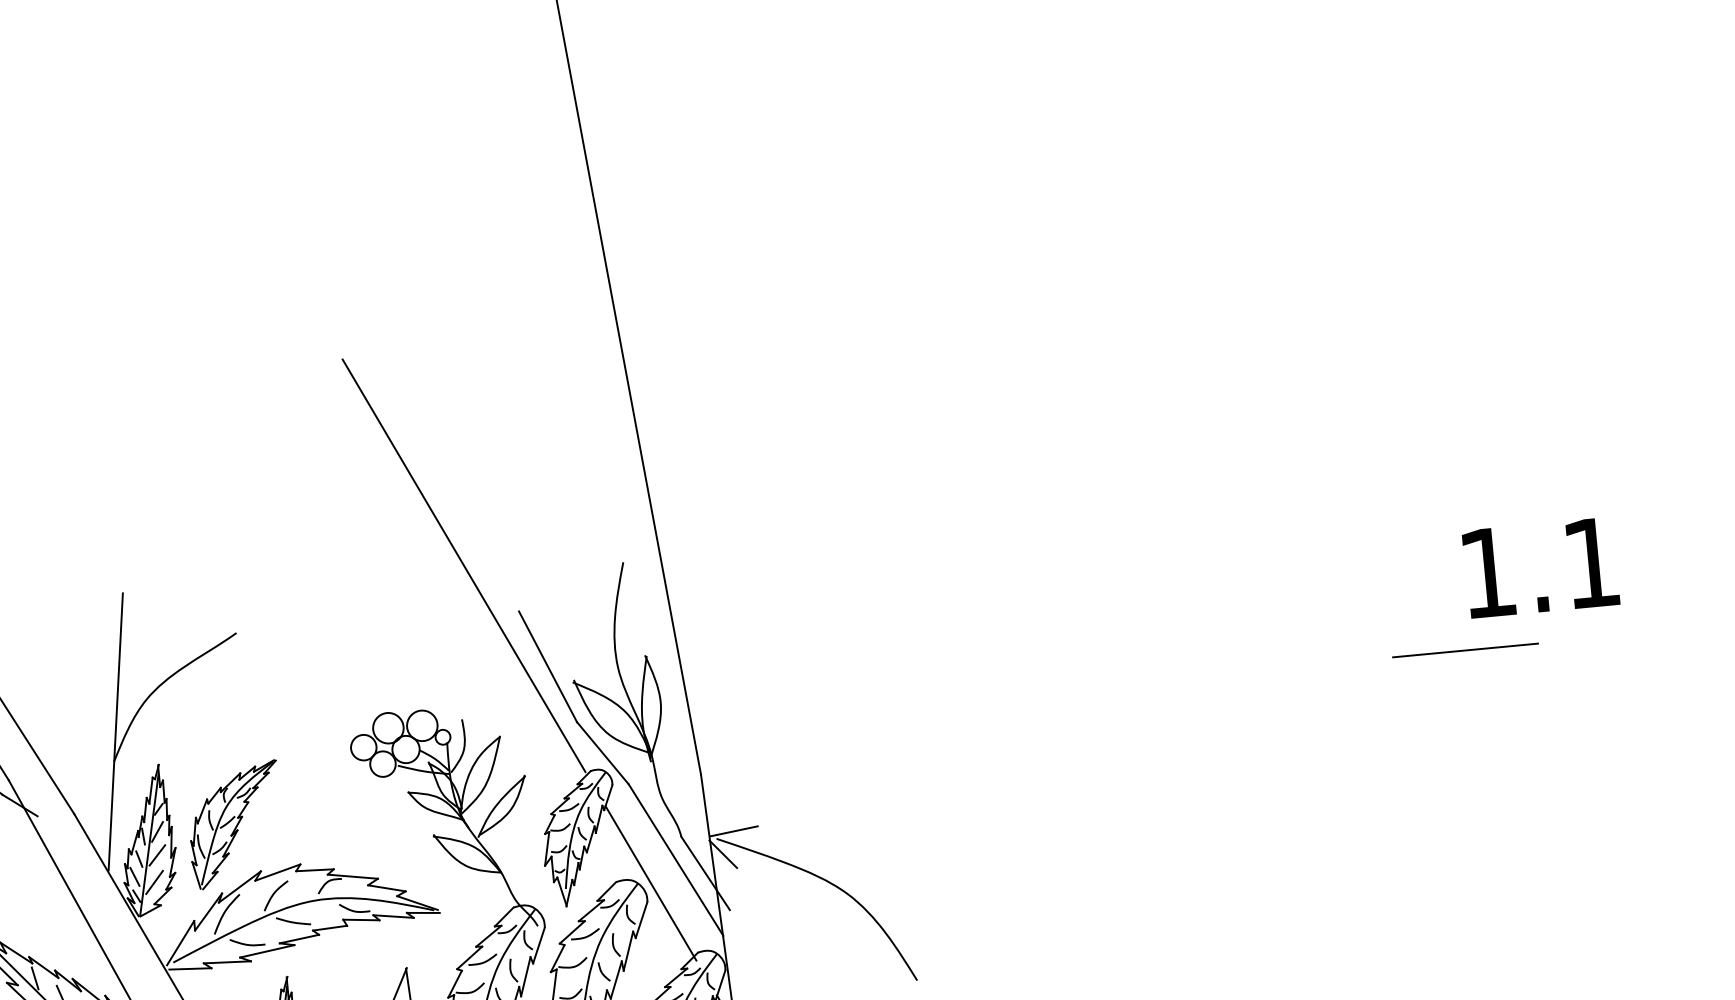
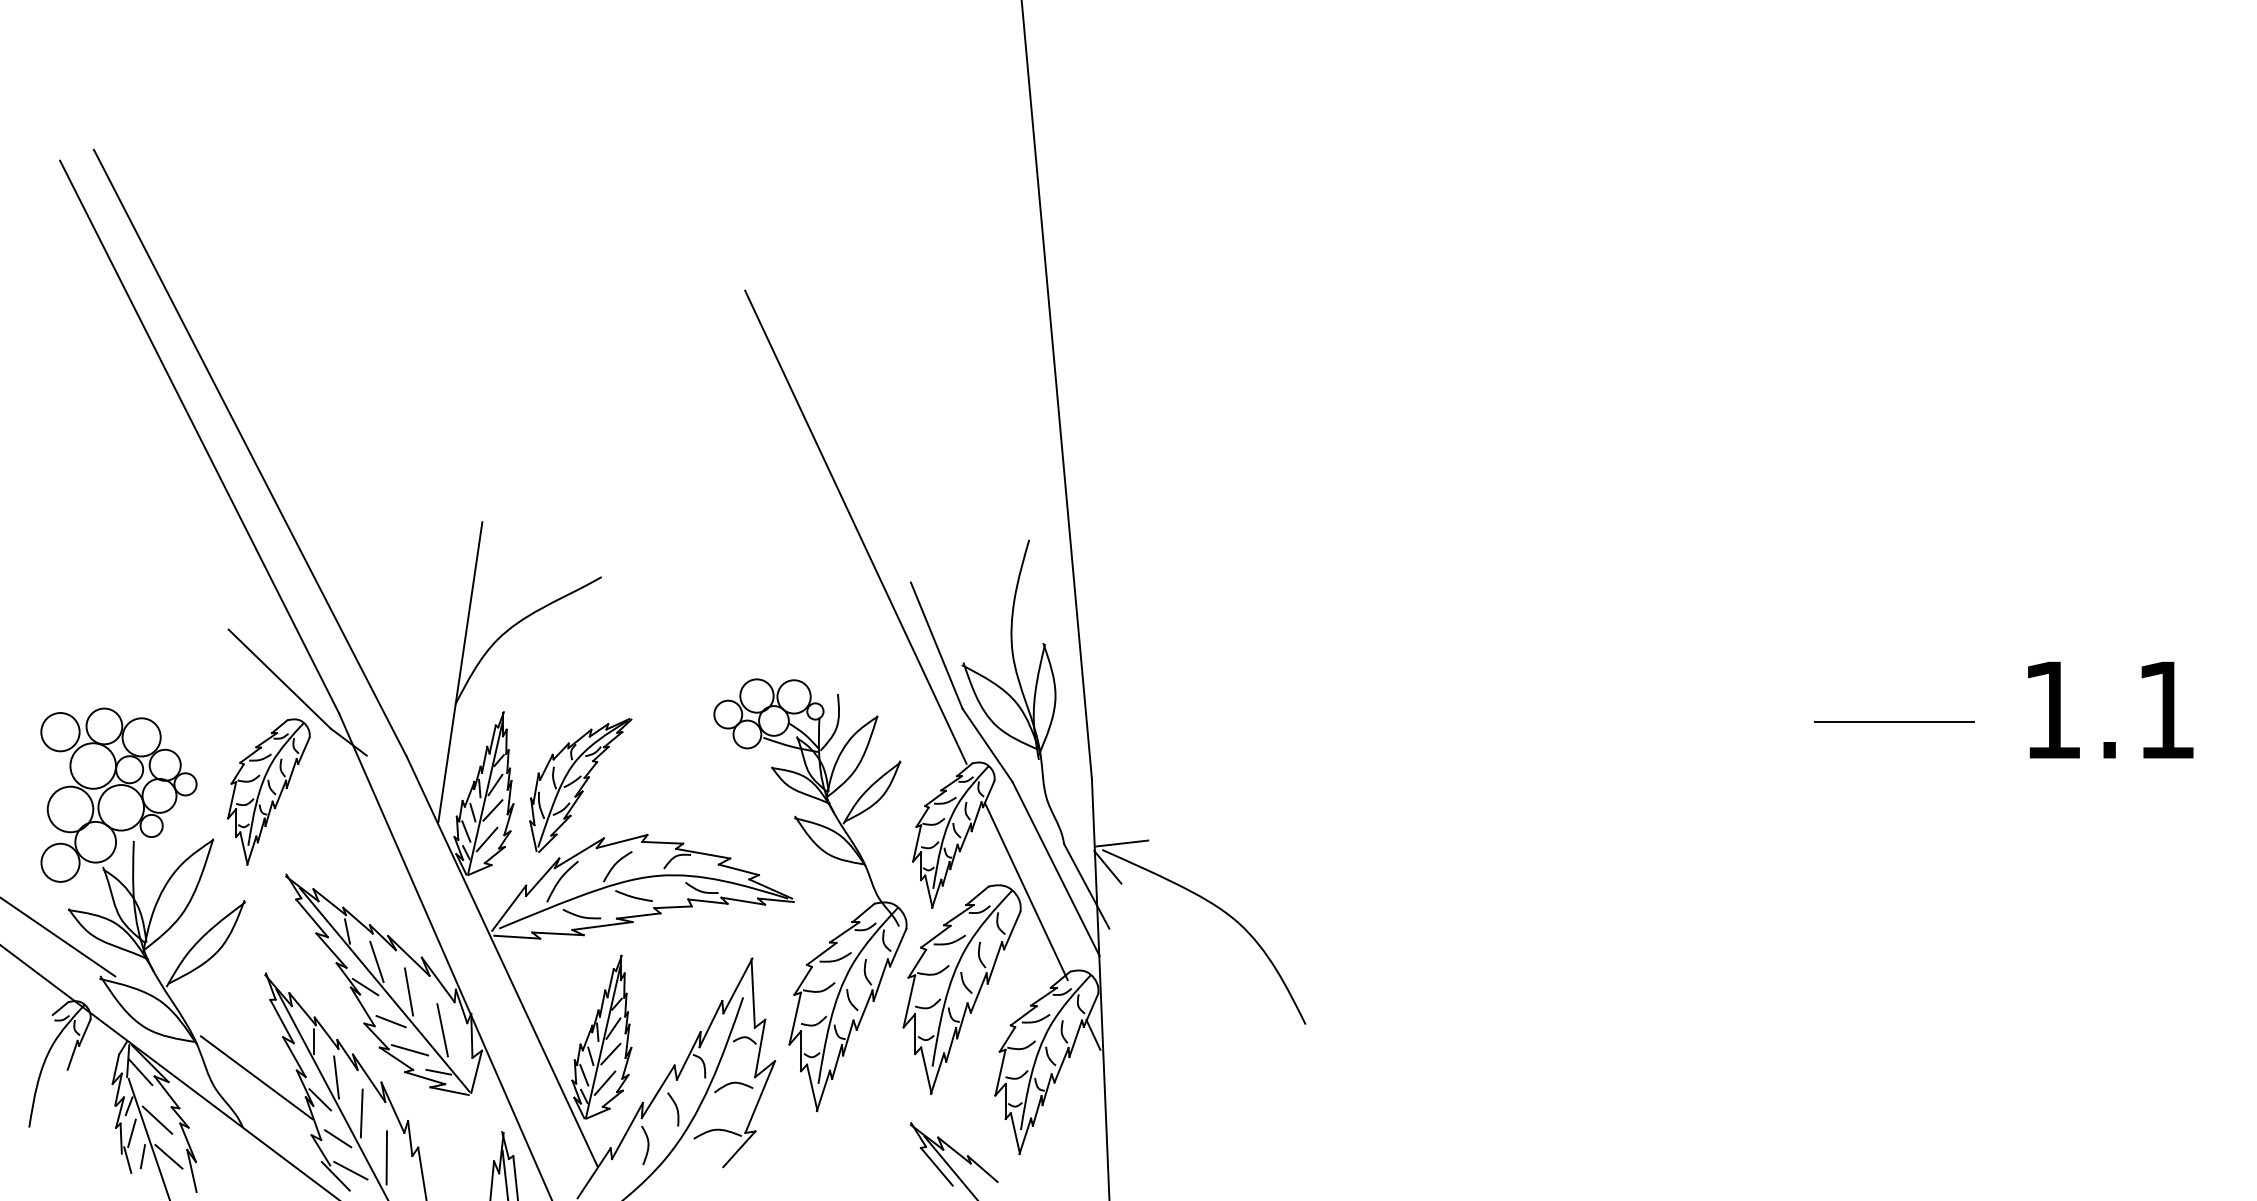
text: (1540, 567) -> (2110, 709), moved
line: (1465, 649) -> (1894, 721), moved

